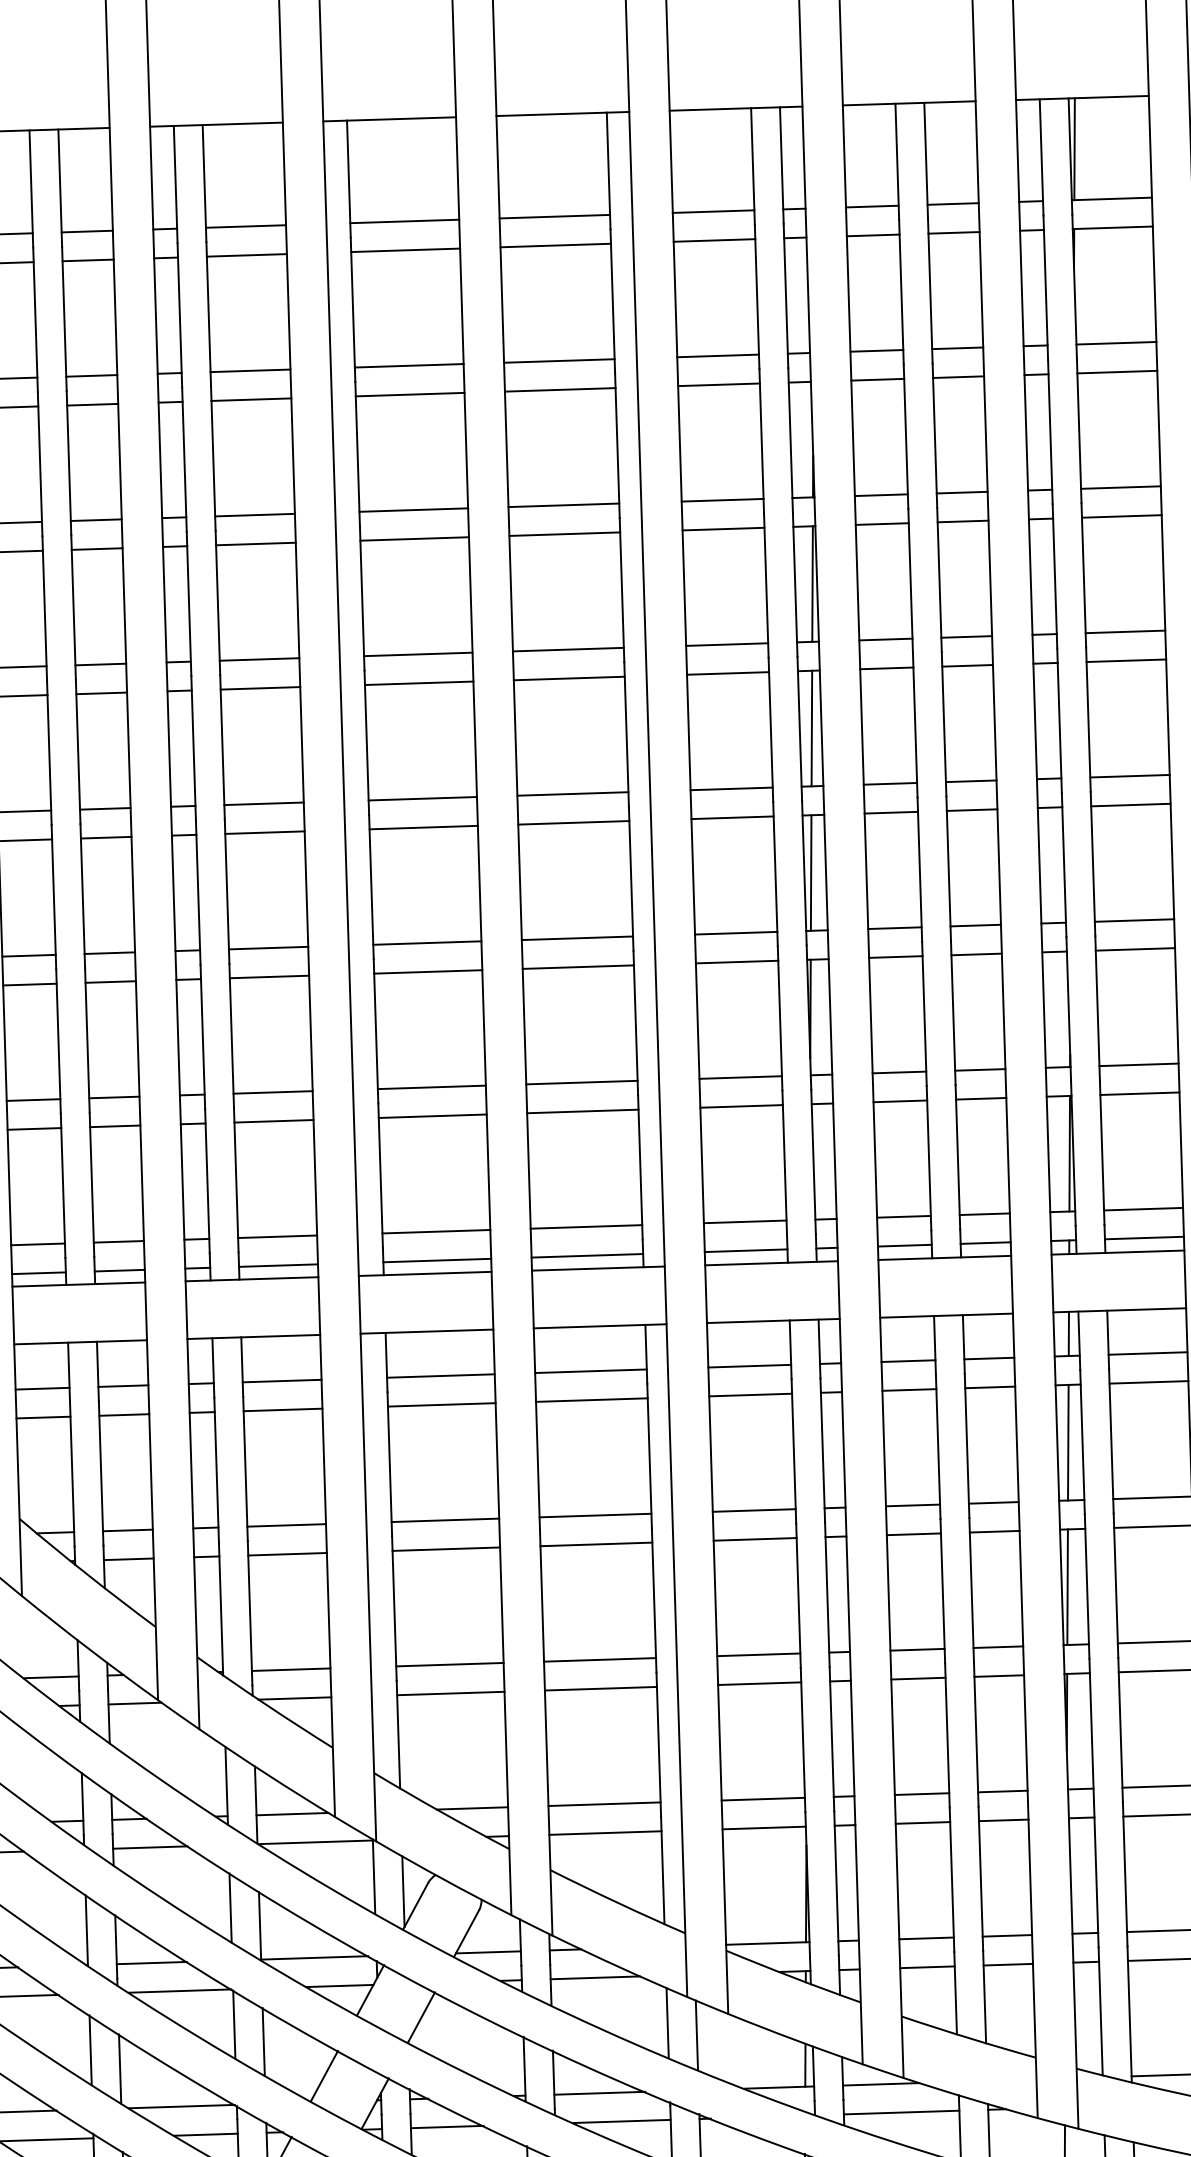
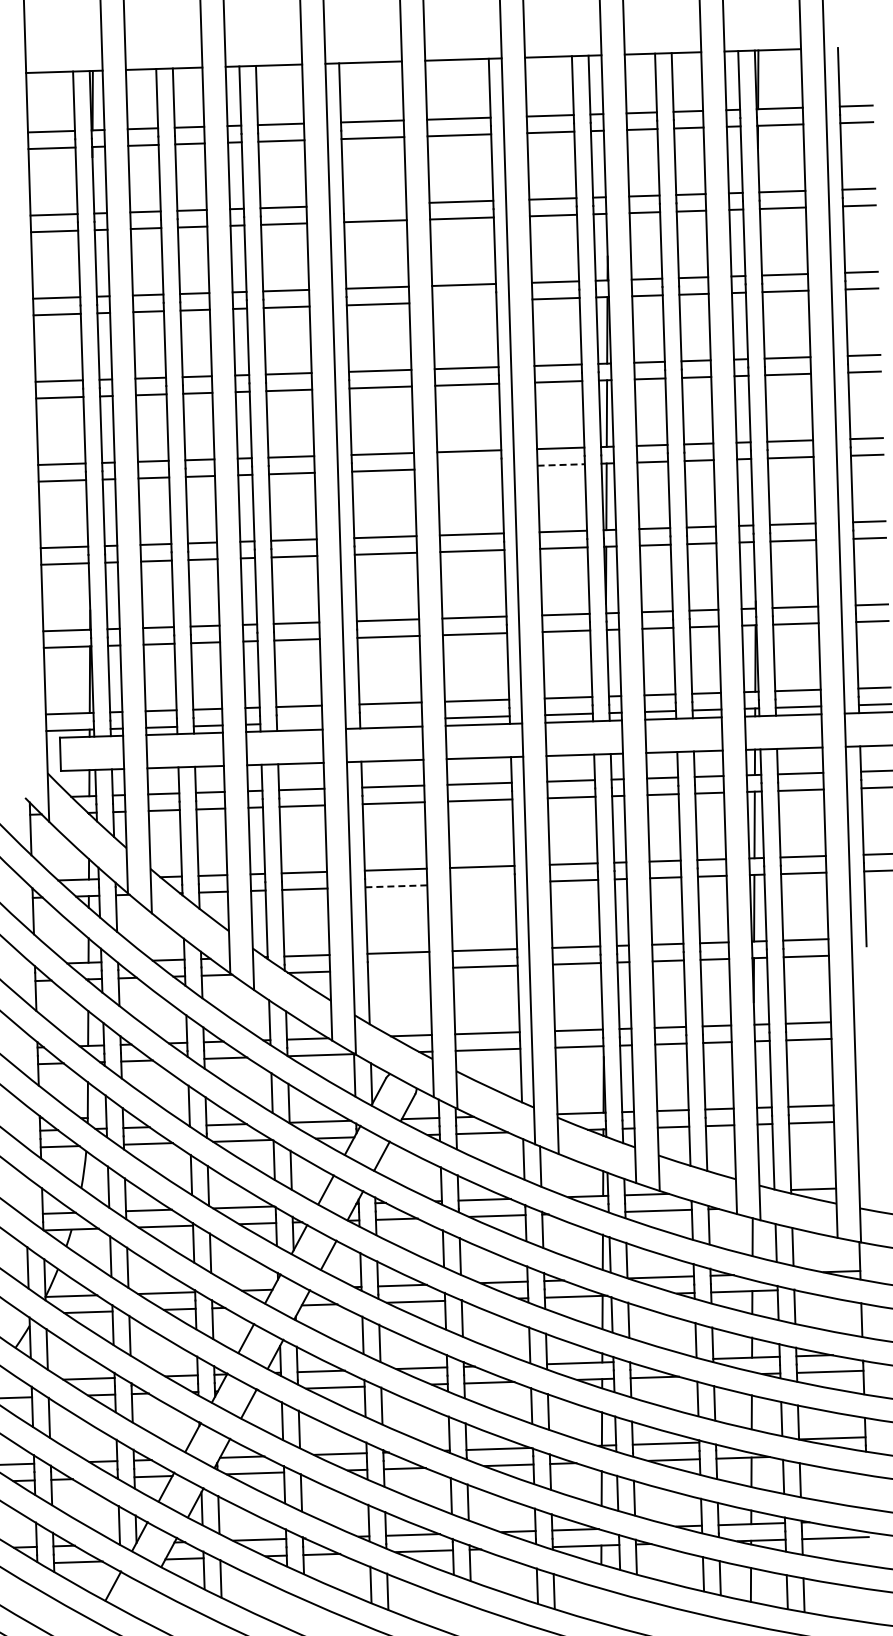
line: (408, 365) -> (374, 204), removed
line: (564, 533) -> (464, 301), removed
line: (733, 816) -> (561, 464), solid -> dashed
line: (573, 822) -> (469, 467), removed
line: (437, 1261) -> (391, 720), removed
line: (278, 1264) -> (299, 722), removed
line: (595, 1544) -> (482, 883), removed
line: (446, 1549) -> (396, 886), solid -> dashed
line: (450, 1693) -> (398, 969), removed

